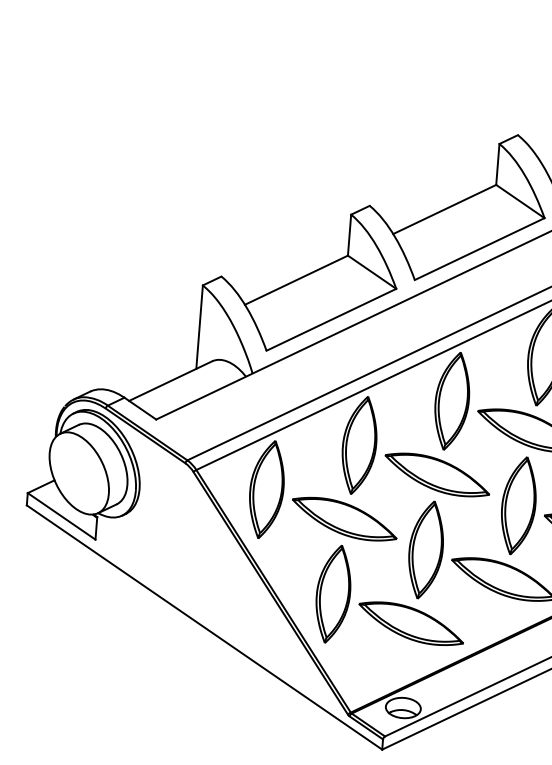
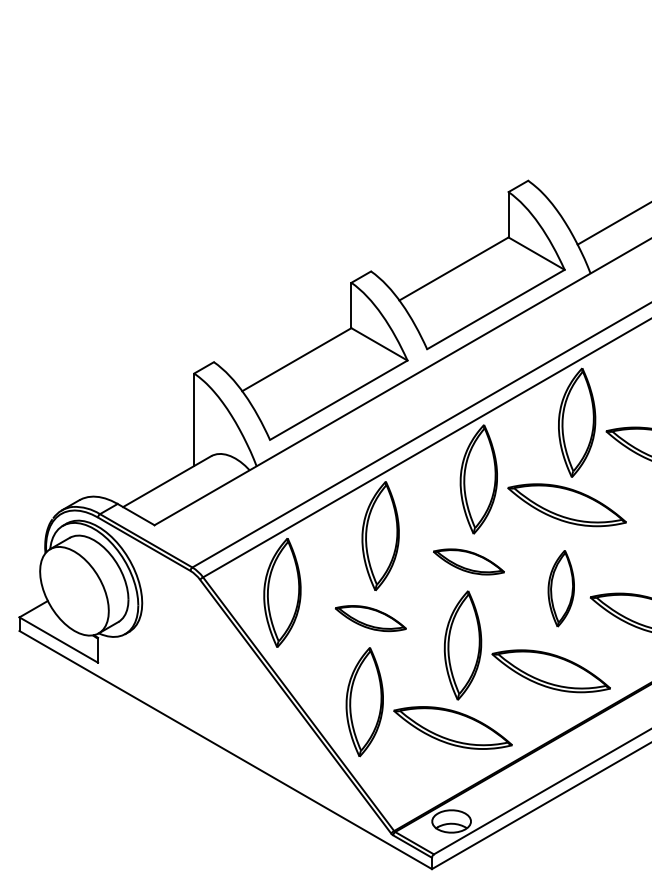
part: (437, 474) -> (468, 561), size x0.6
part: (519, 505) -> (561, 588), size x0.7
part: (344, 519) -> (370, 618), size x0.6

